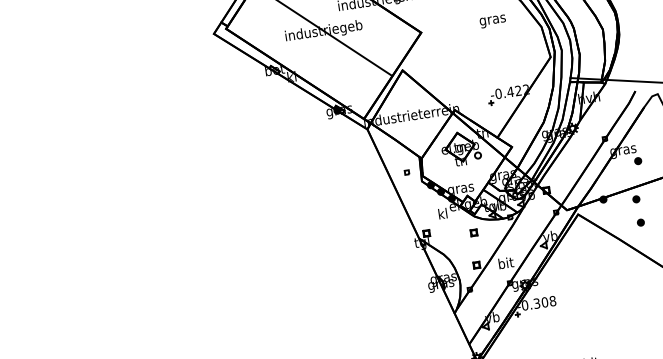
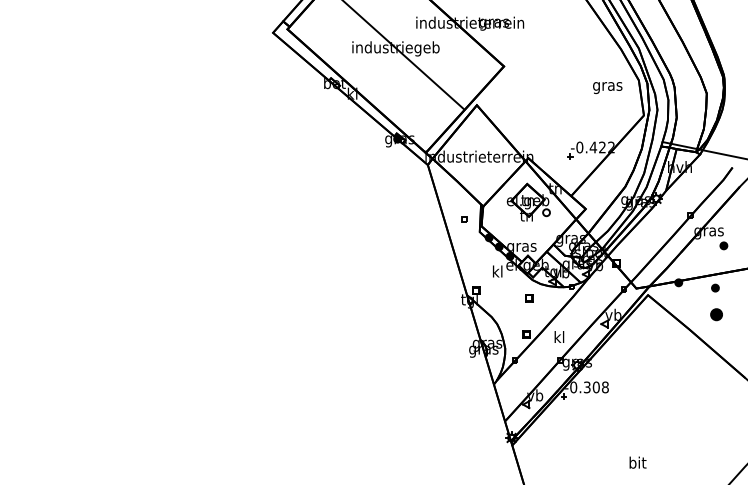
text: (492, 21) -> (607, 88), moved
part: (640, 222) -> (716, 314), size x1.6
text: (505, 263) -> (559, 337), bit -> kl

